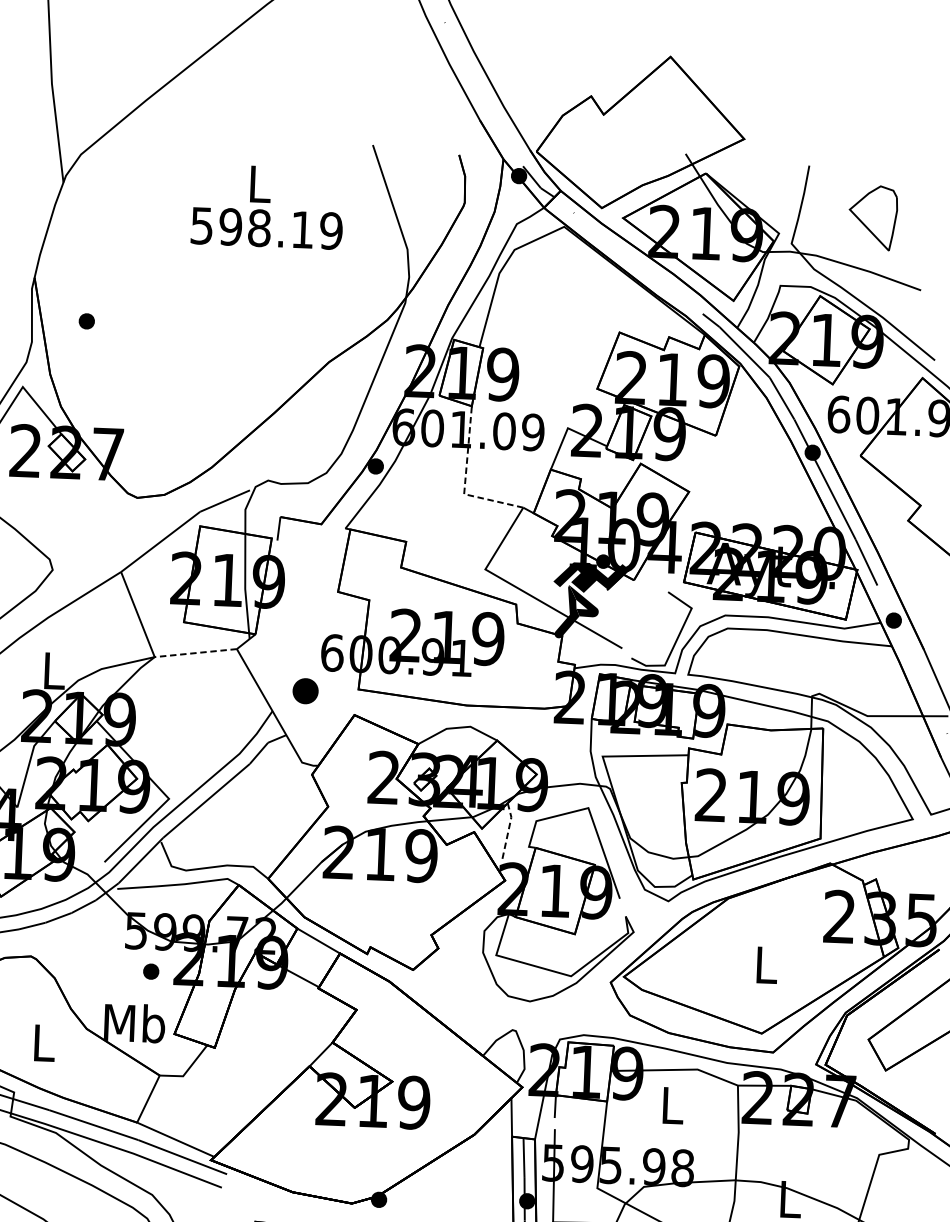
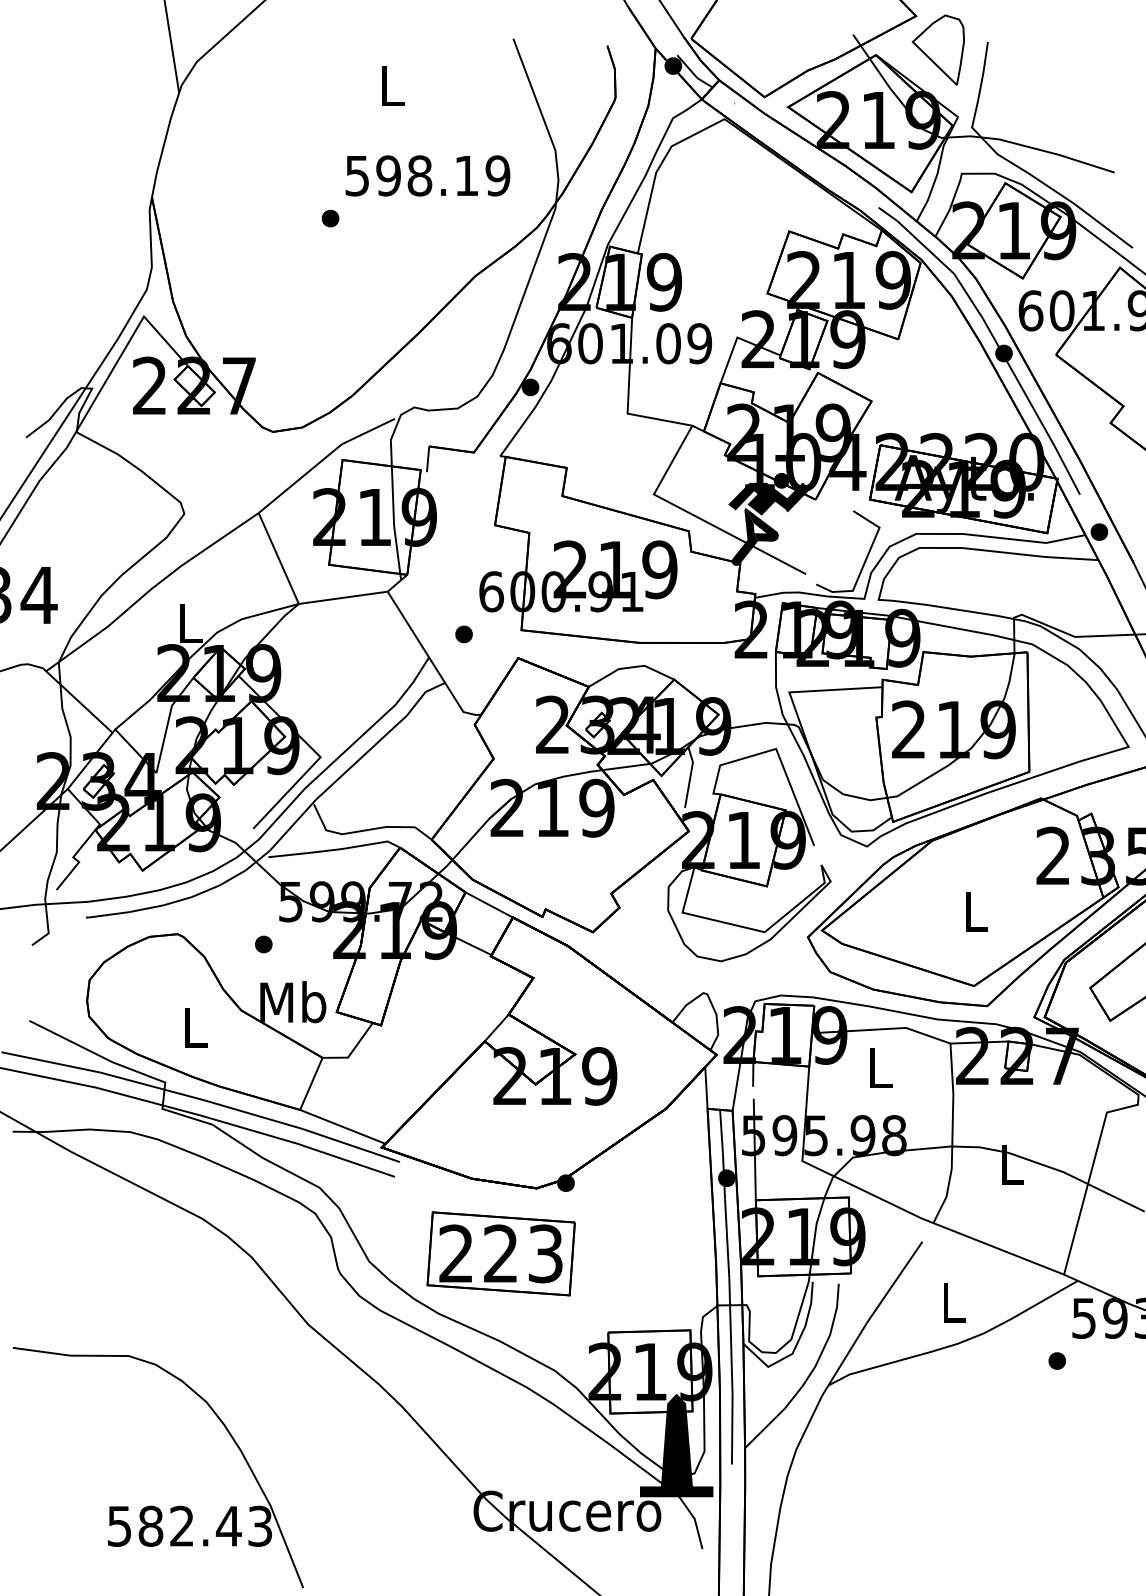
part: (872, 217) -> (937, 49), moved
text: (266, 228) -> (427, 175), moved
part: (86, 321) -> (330, 218), moved
line: (465, 480) -> (628, 398), dashed -> solid
line: (196, 652) -> (343, 597), dashed -> solid
part: (305, 691) -> (463, 634), size x0.62
line: (508, 830) -> (690, 776), dashed -> solid
part: (150, 971) -> (263, 944), moved

